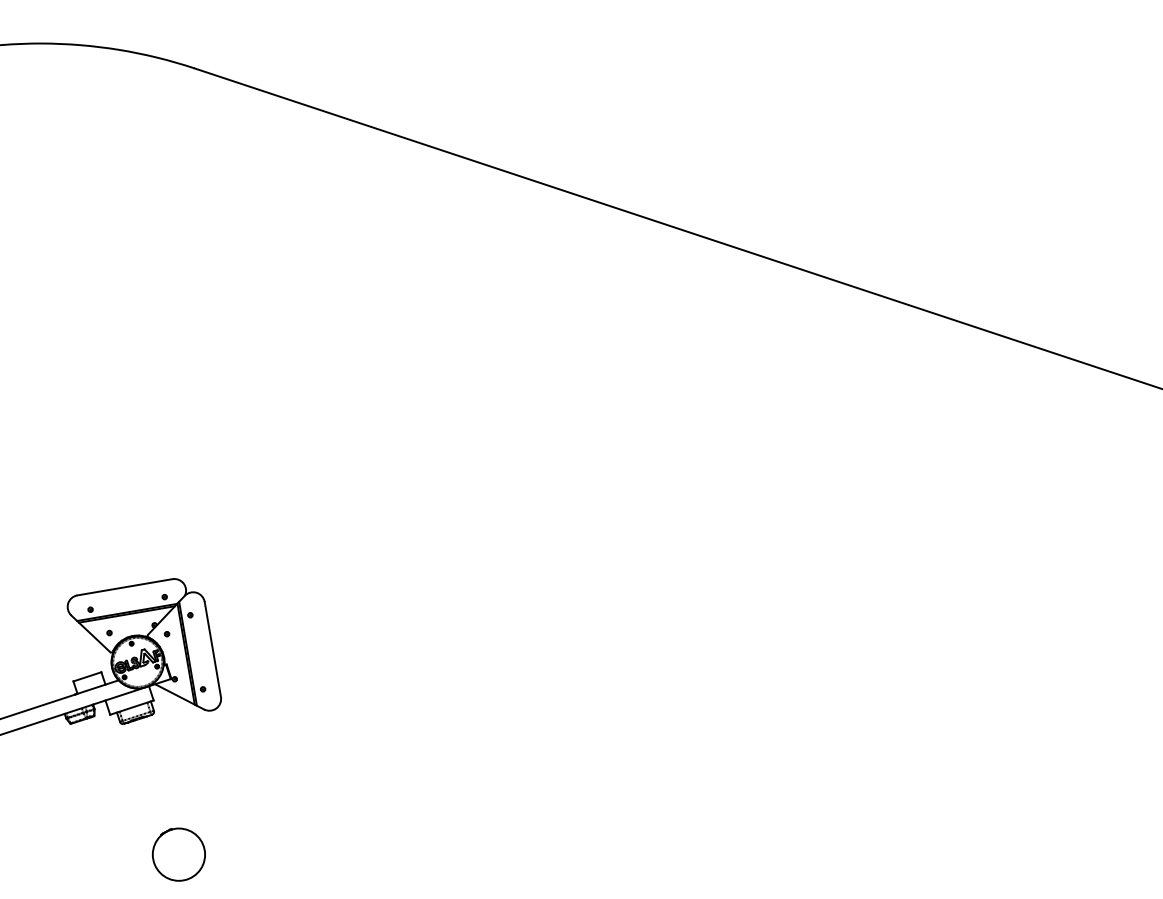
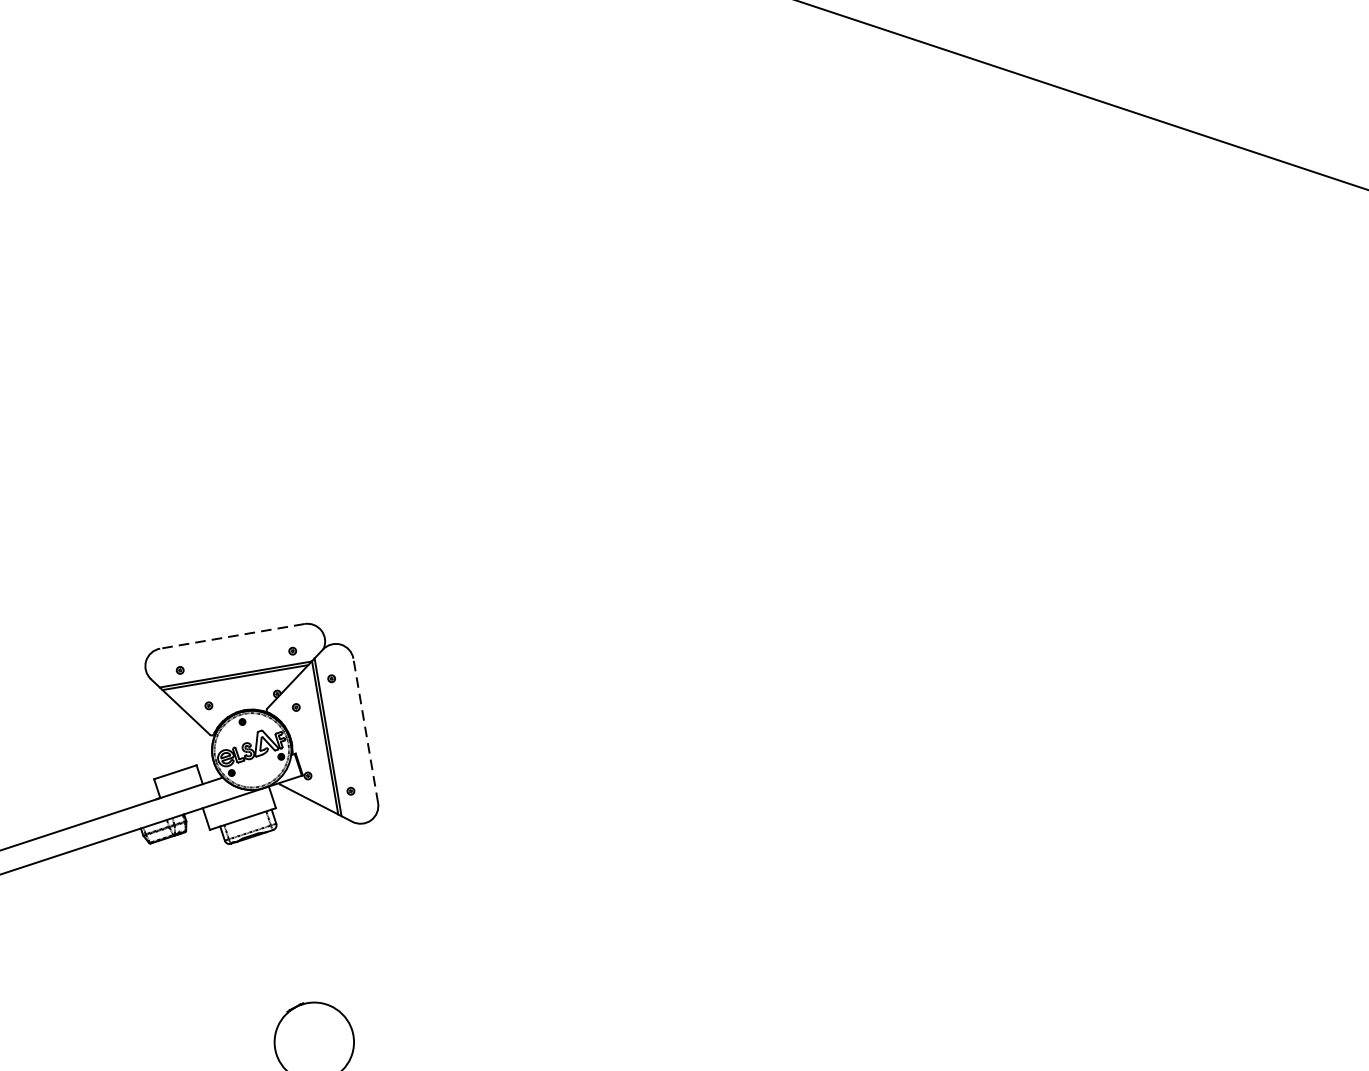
line: (124, 587) -> (231, 636), solid -> dashed
line: (212, 649) -> (365, 730), solid -> dashed

